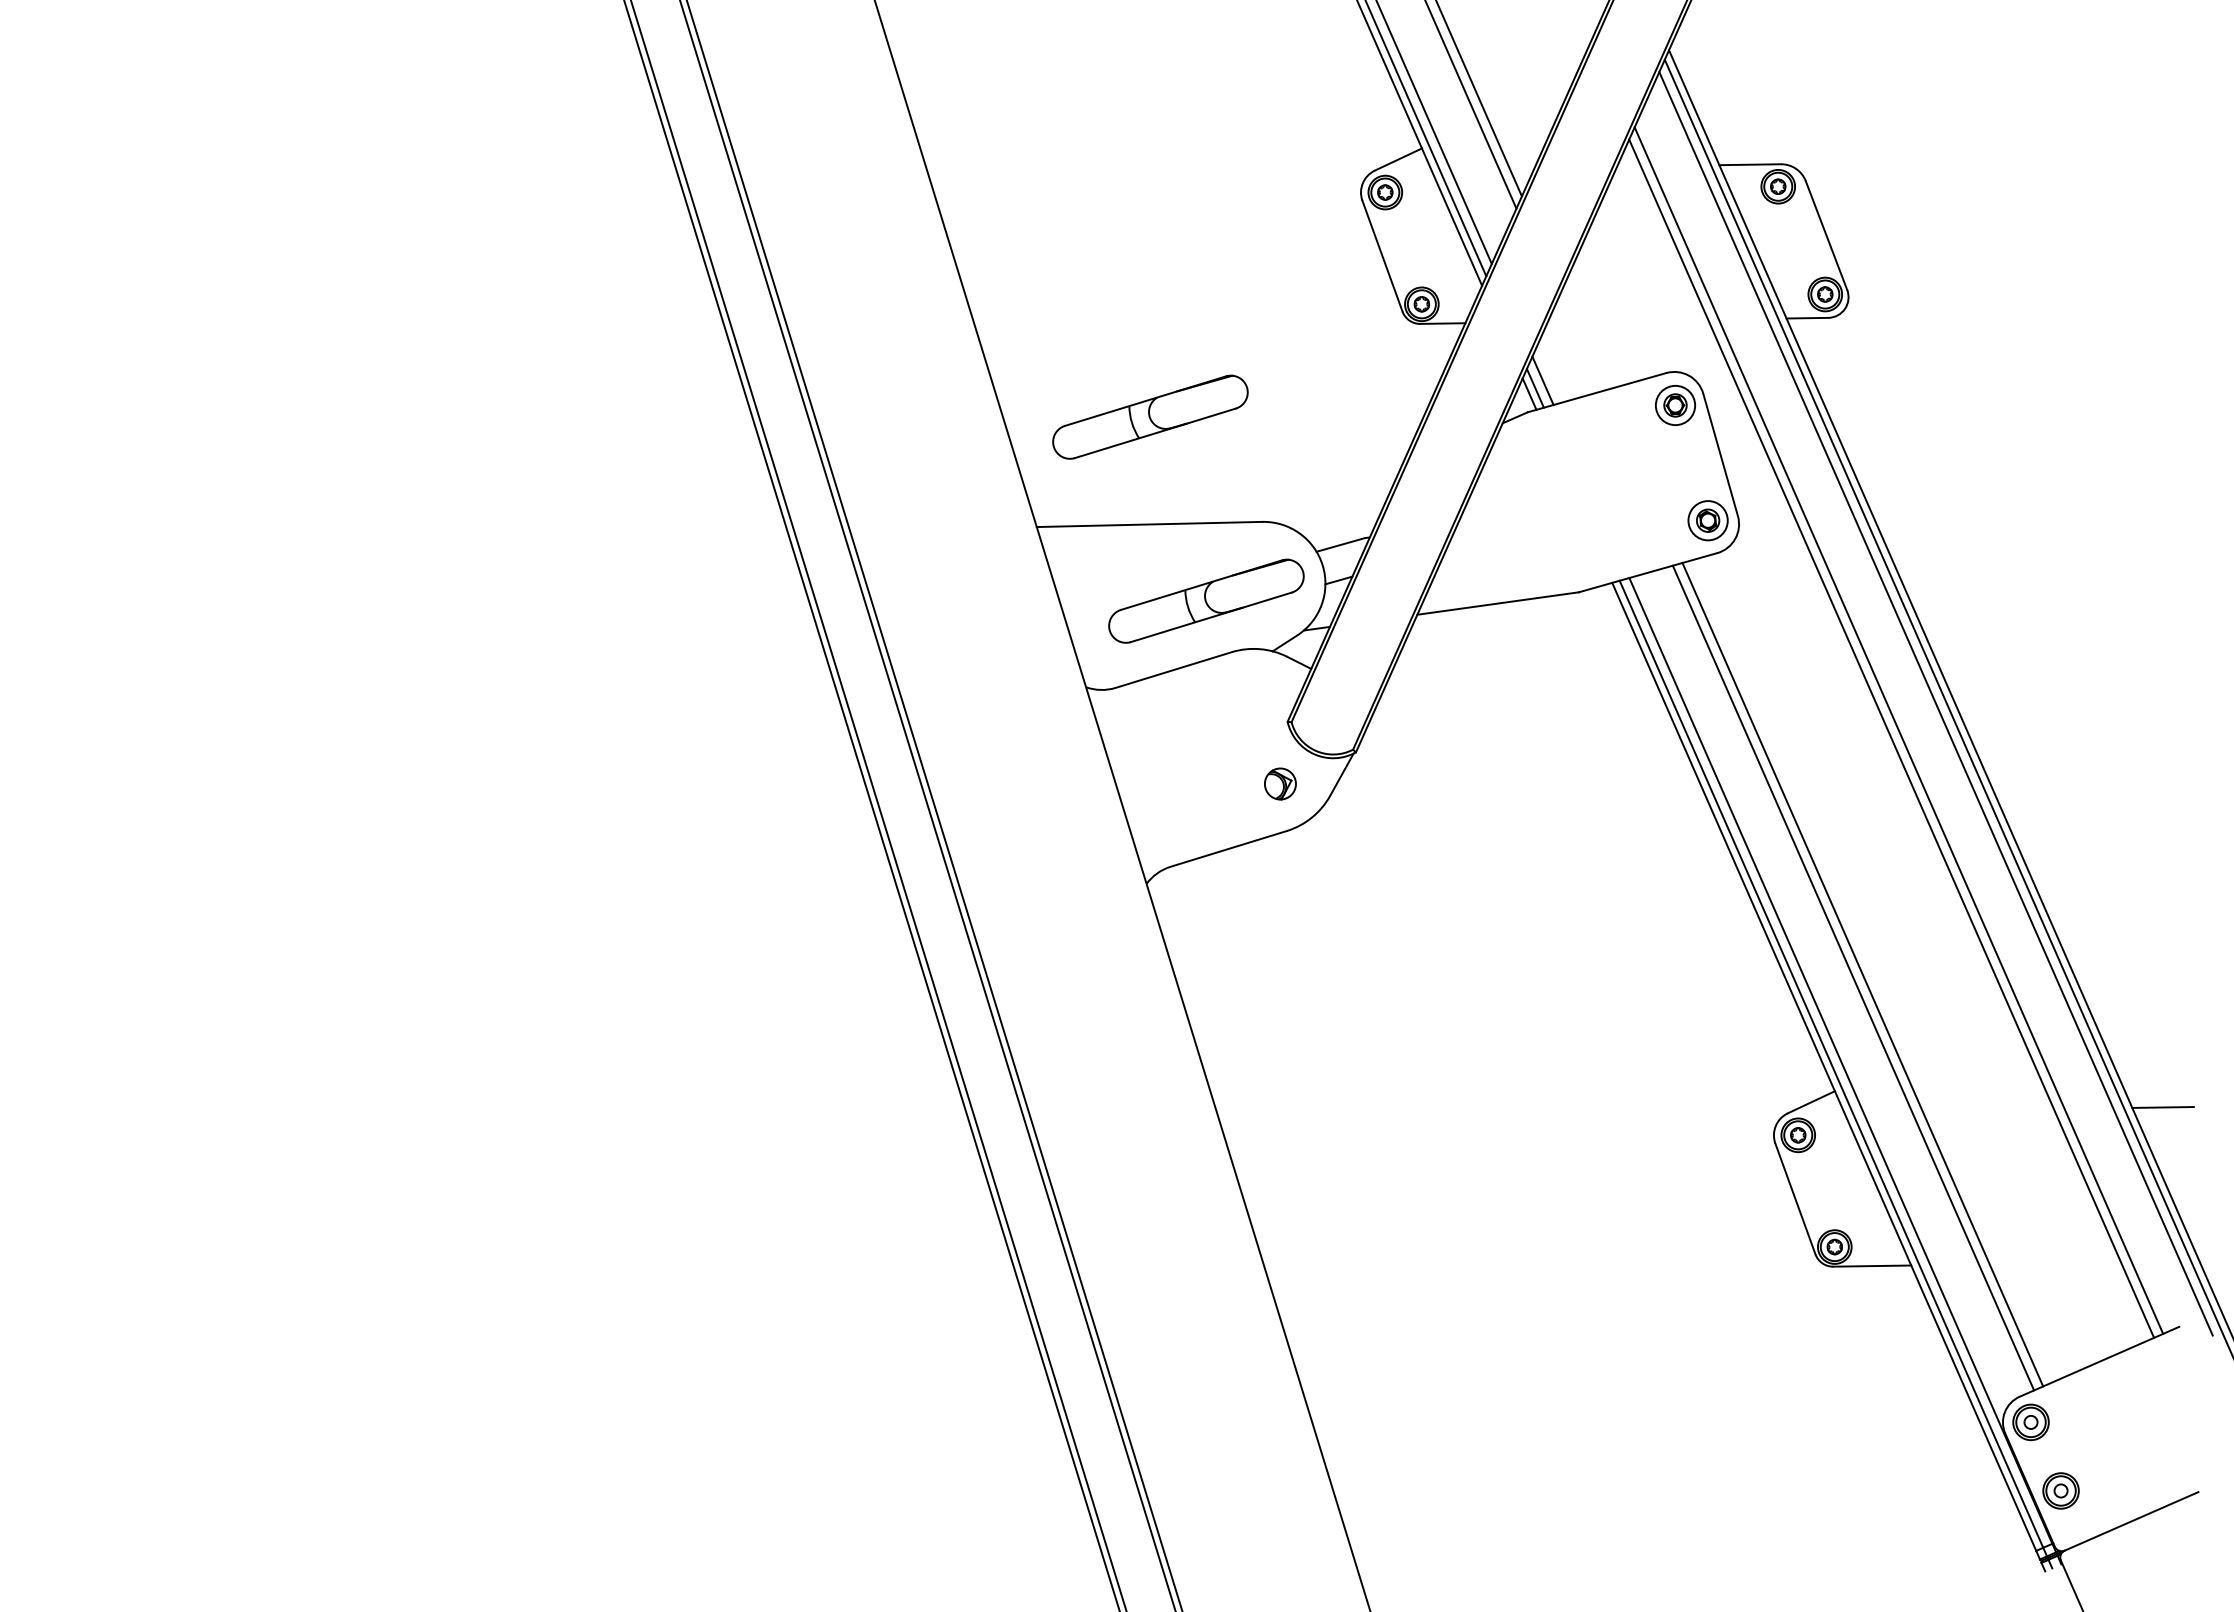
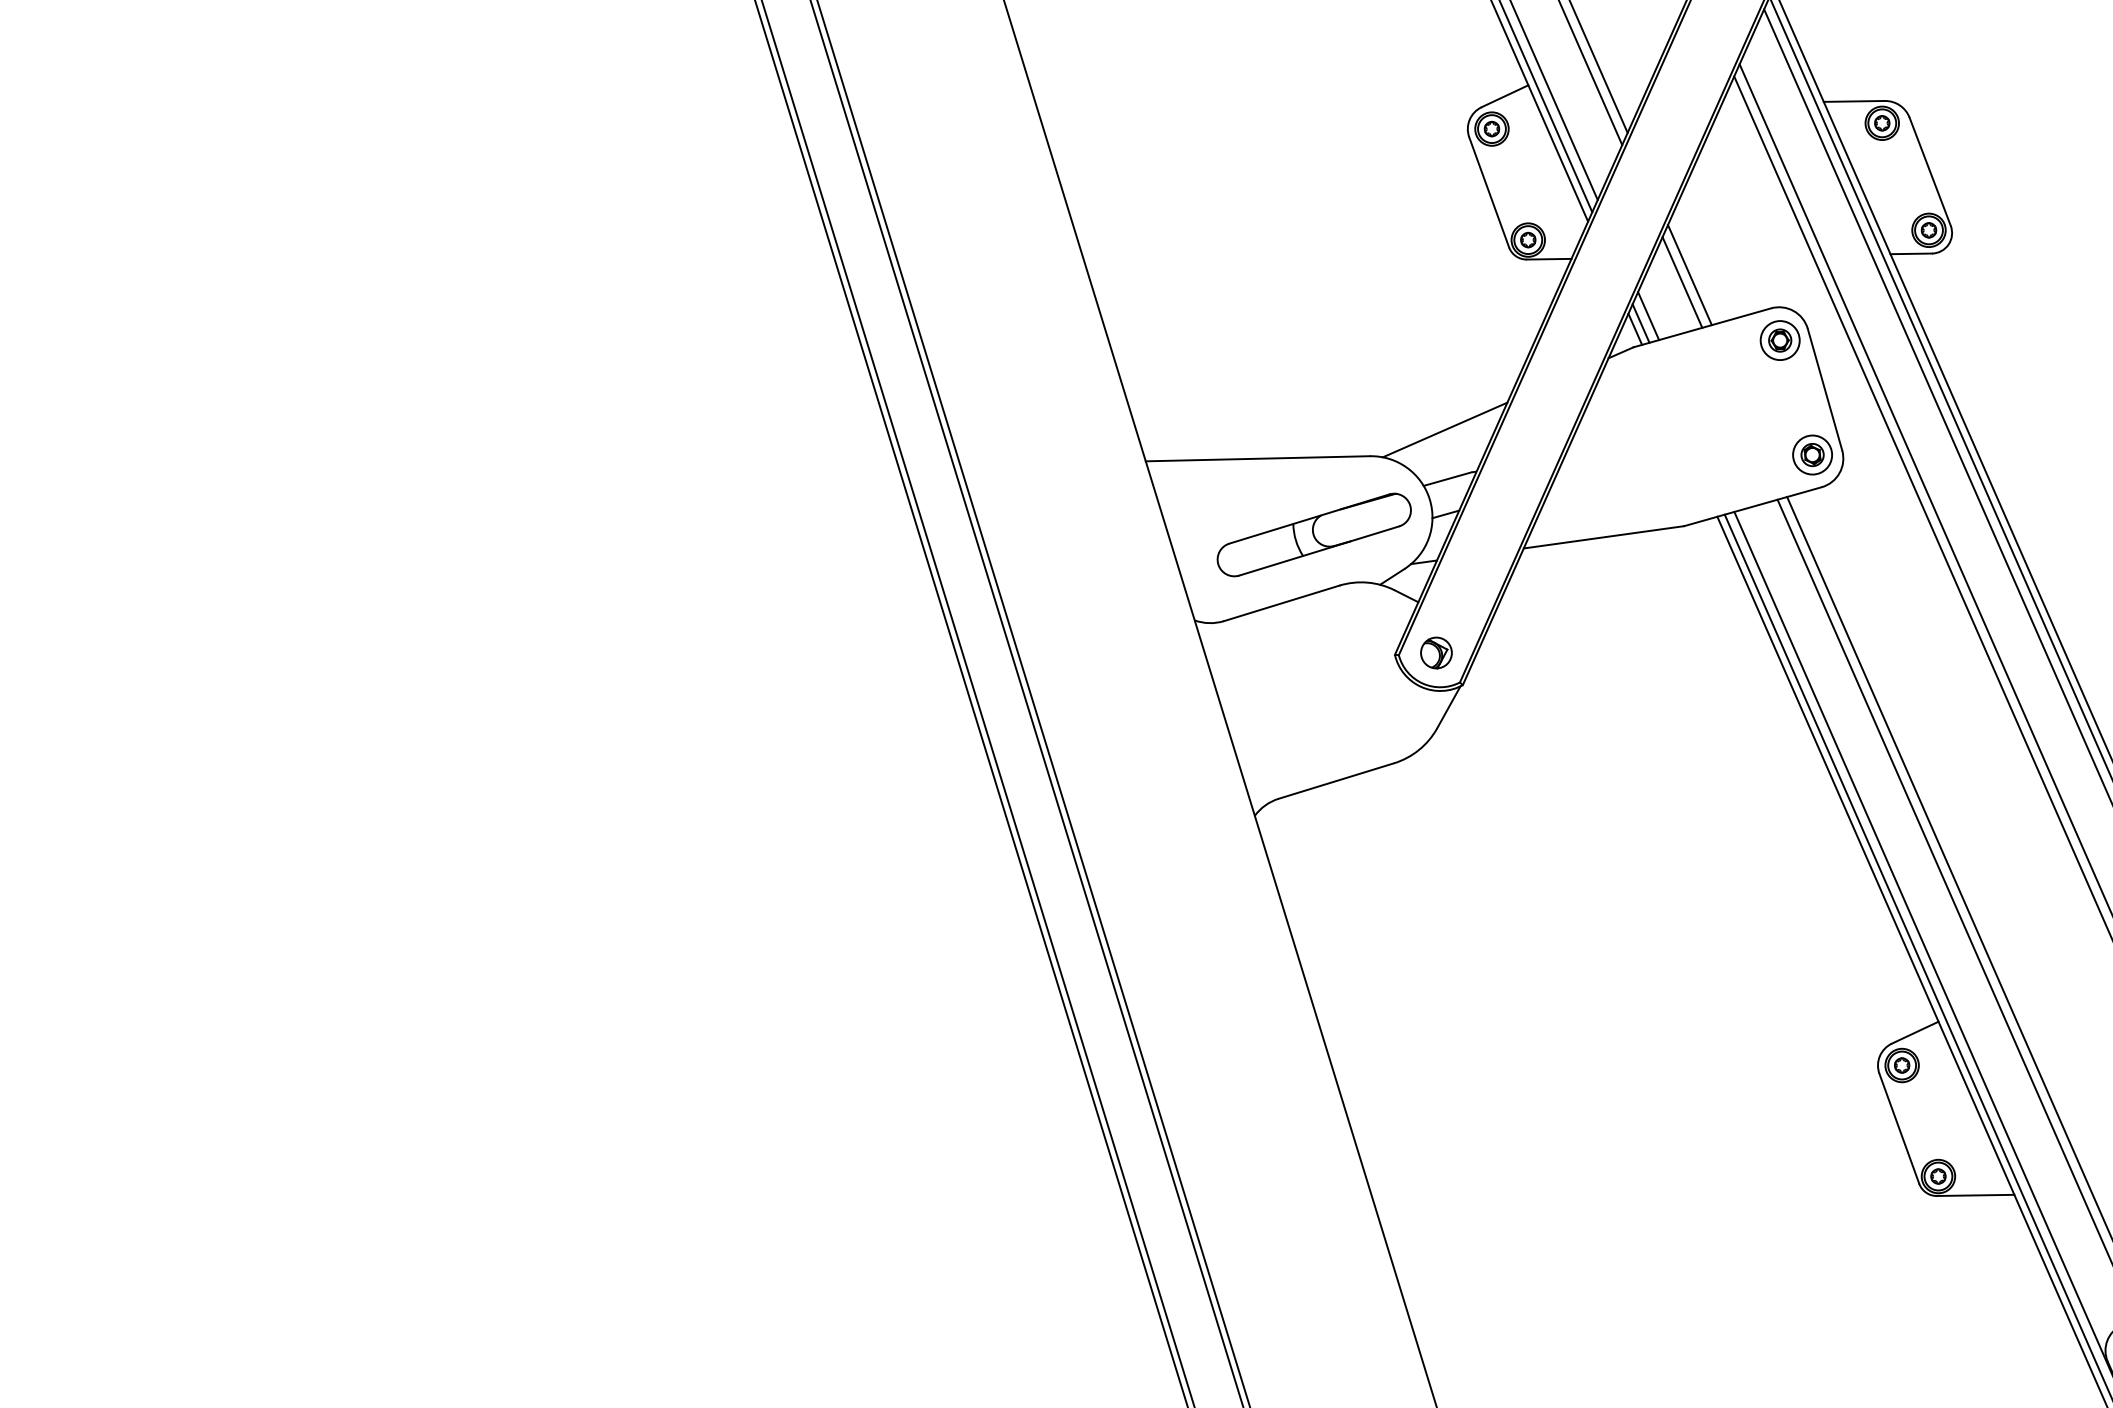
line: (1584, 339) -> (1689, 275), added
line: (1577, 346) -> (1682, 281), added
part: (1150, 416) -> (1258, 351), removed
line: (1337, 495) -> (1444, 429), added
part: (1280, 783) -> (1436, 652), moved

